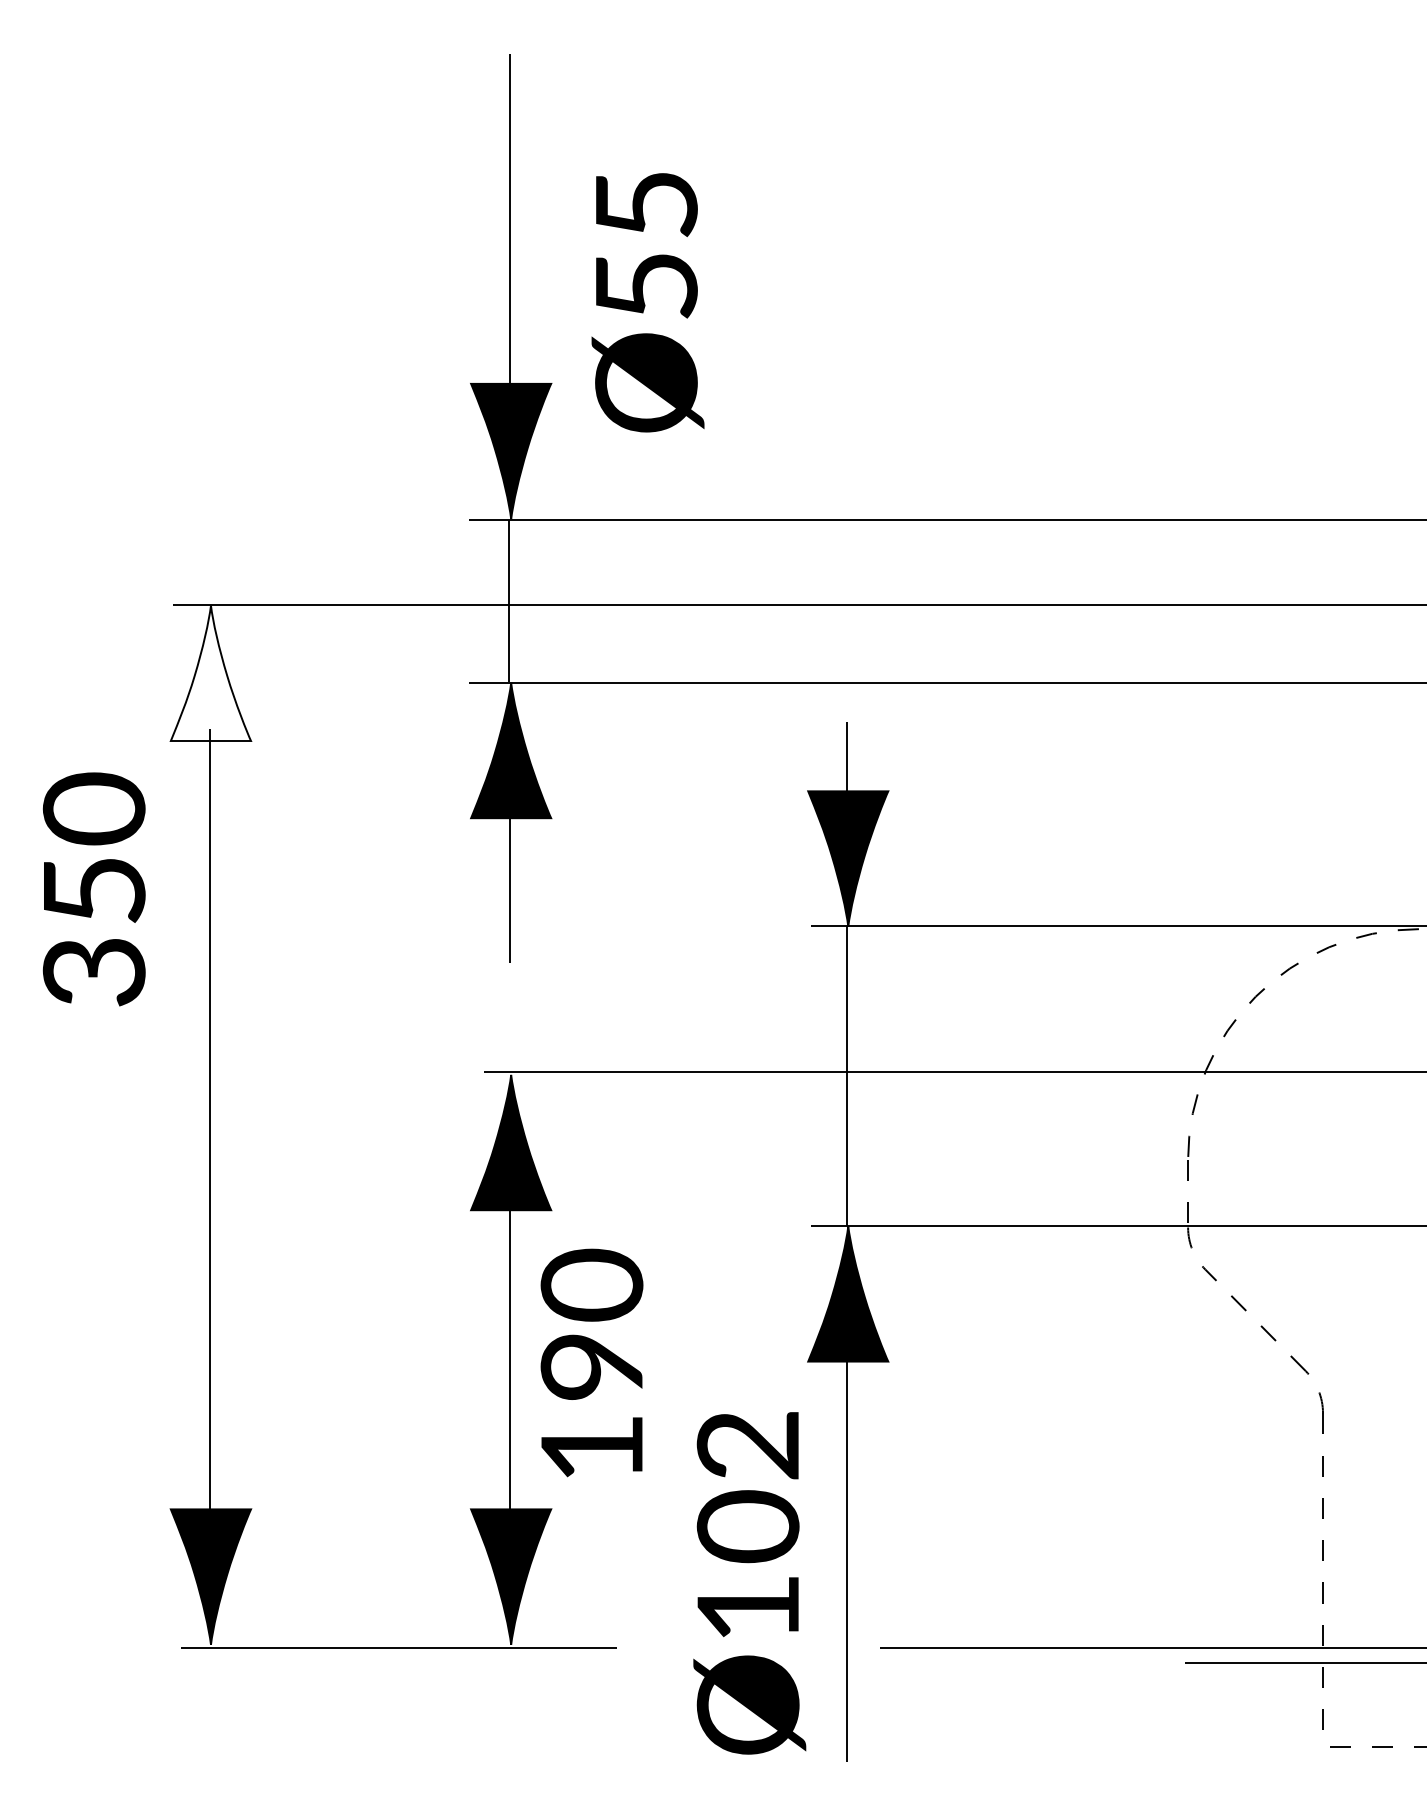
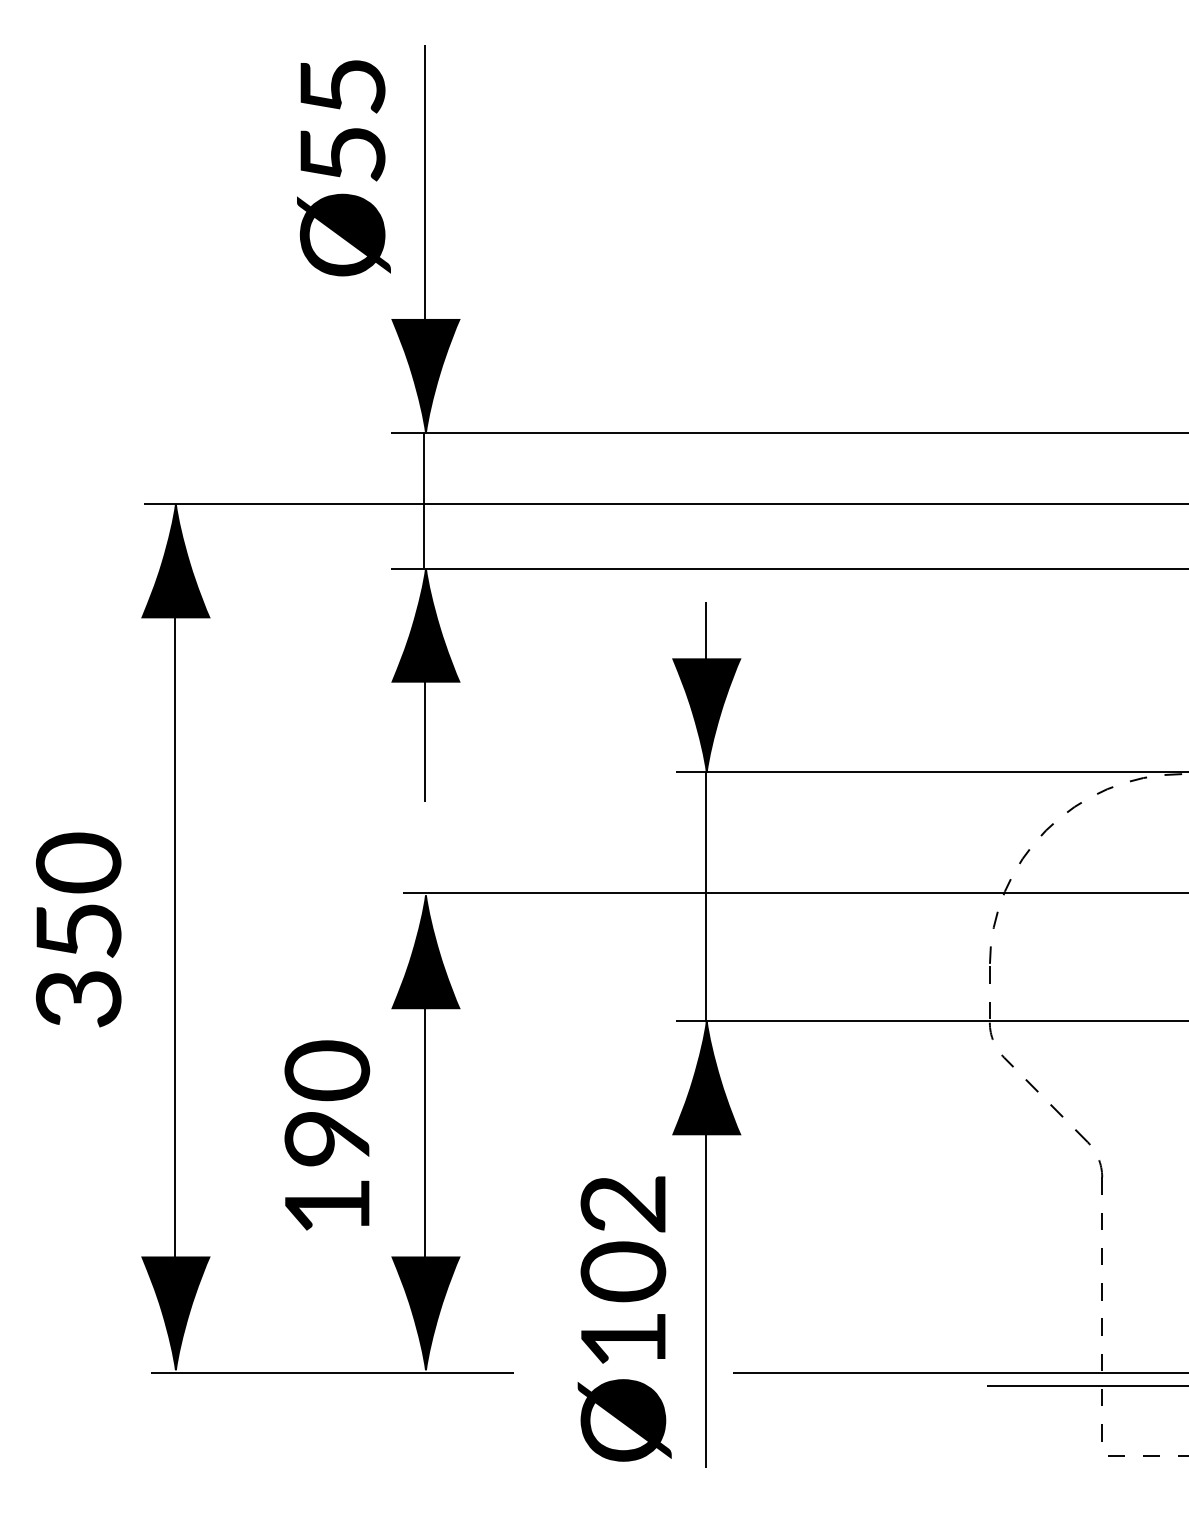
text: (647, 302) -> (343, 168), moved
fill: (210, 672) -> (175, 560), added
text: (94, 888) -> (78, 929), moved
text: (592, 1362) -> (327, 1135), moved

